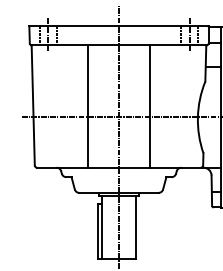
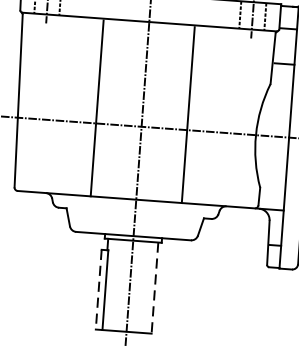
line: (136, 227) -> (155, 288), solid -> dashed
line: (97, 231) -> (98, 289), solid -> dashed

